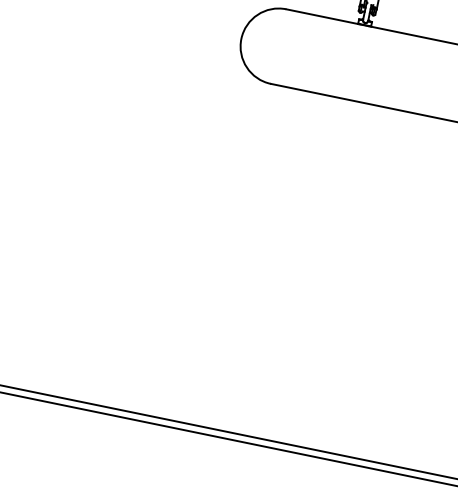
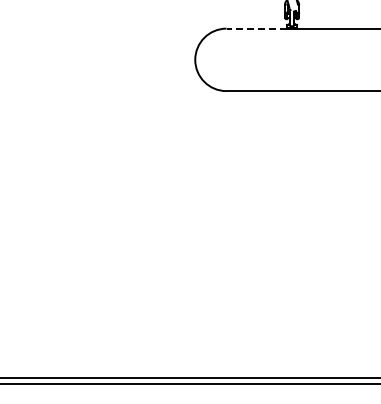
line: (322, 16) -> (256, 28), solid -> dashed

